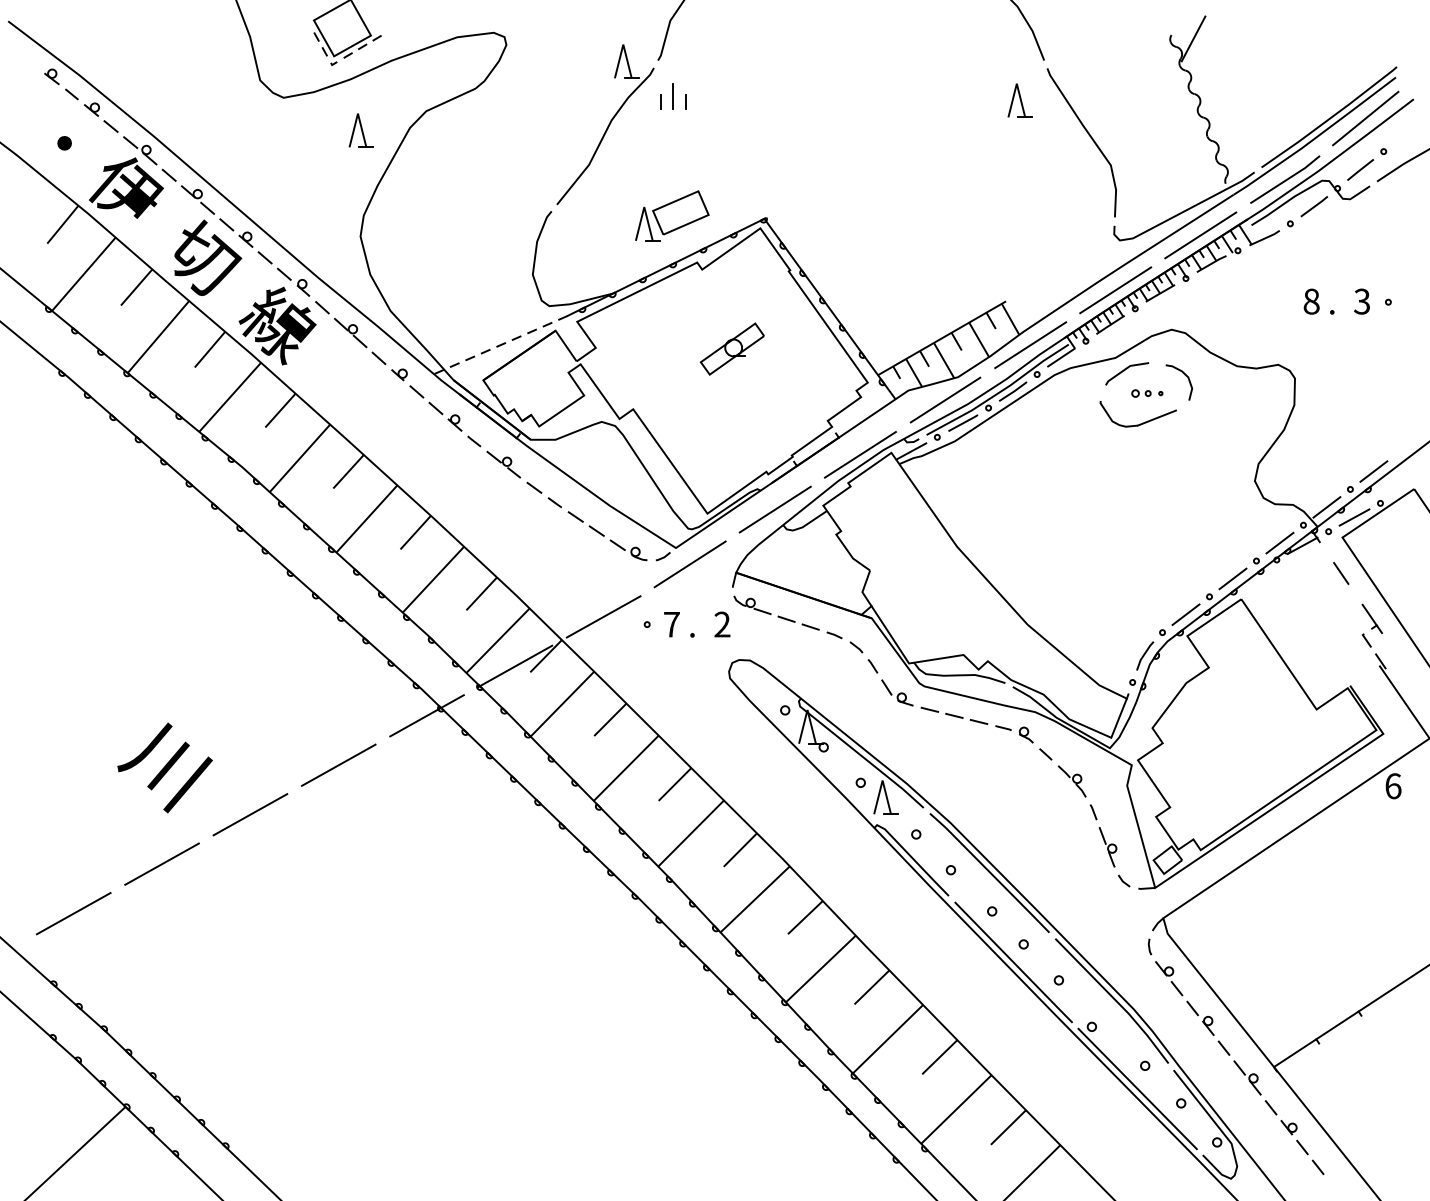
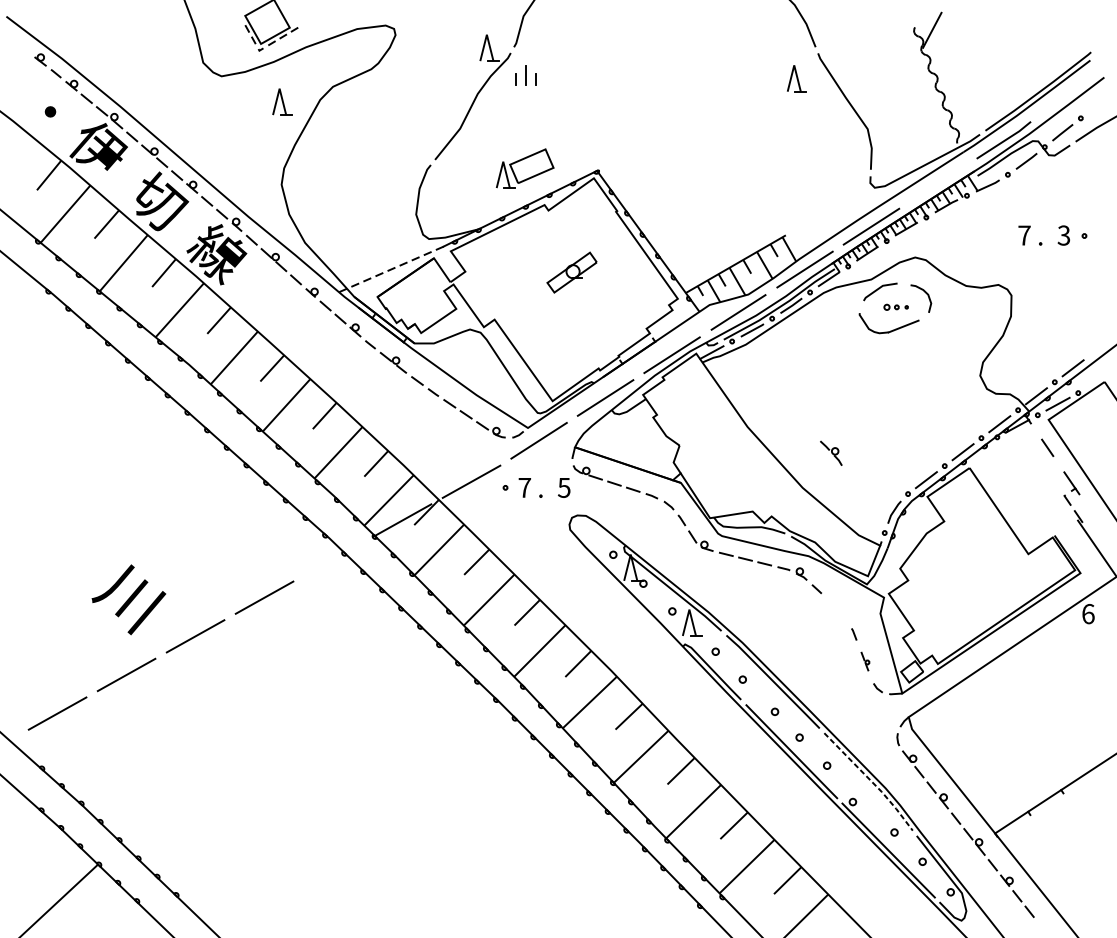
line: (1365, 118) -> (1066, 92), removed
line: (1200, 235) -> (937, 183), removed
text: (1311, 301) -> (1024, 235), 8 -> 7
text: (722, 624) -> (564, 487), 2 -> 5
line: (426, 715) -> (333, 558), removed
part: (1071, 781) -> (830, 453), moved
part: (1107, 847) -> (865, 661), size x0.6
line: (1115, 1000) -> (871, 781), solid -> dashed

